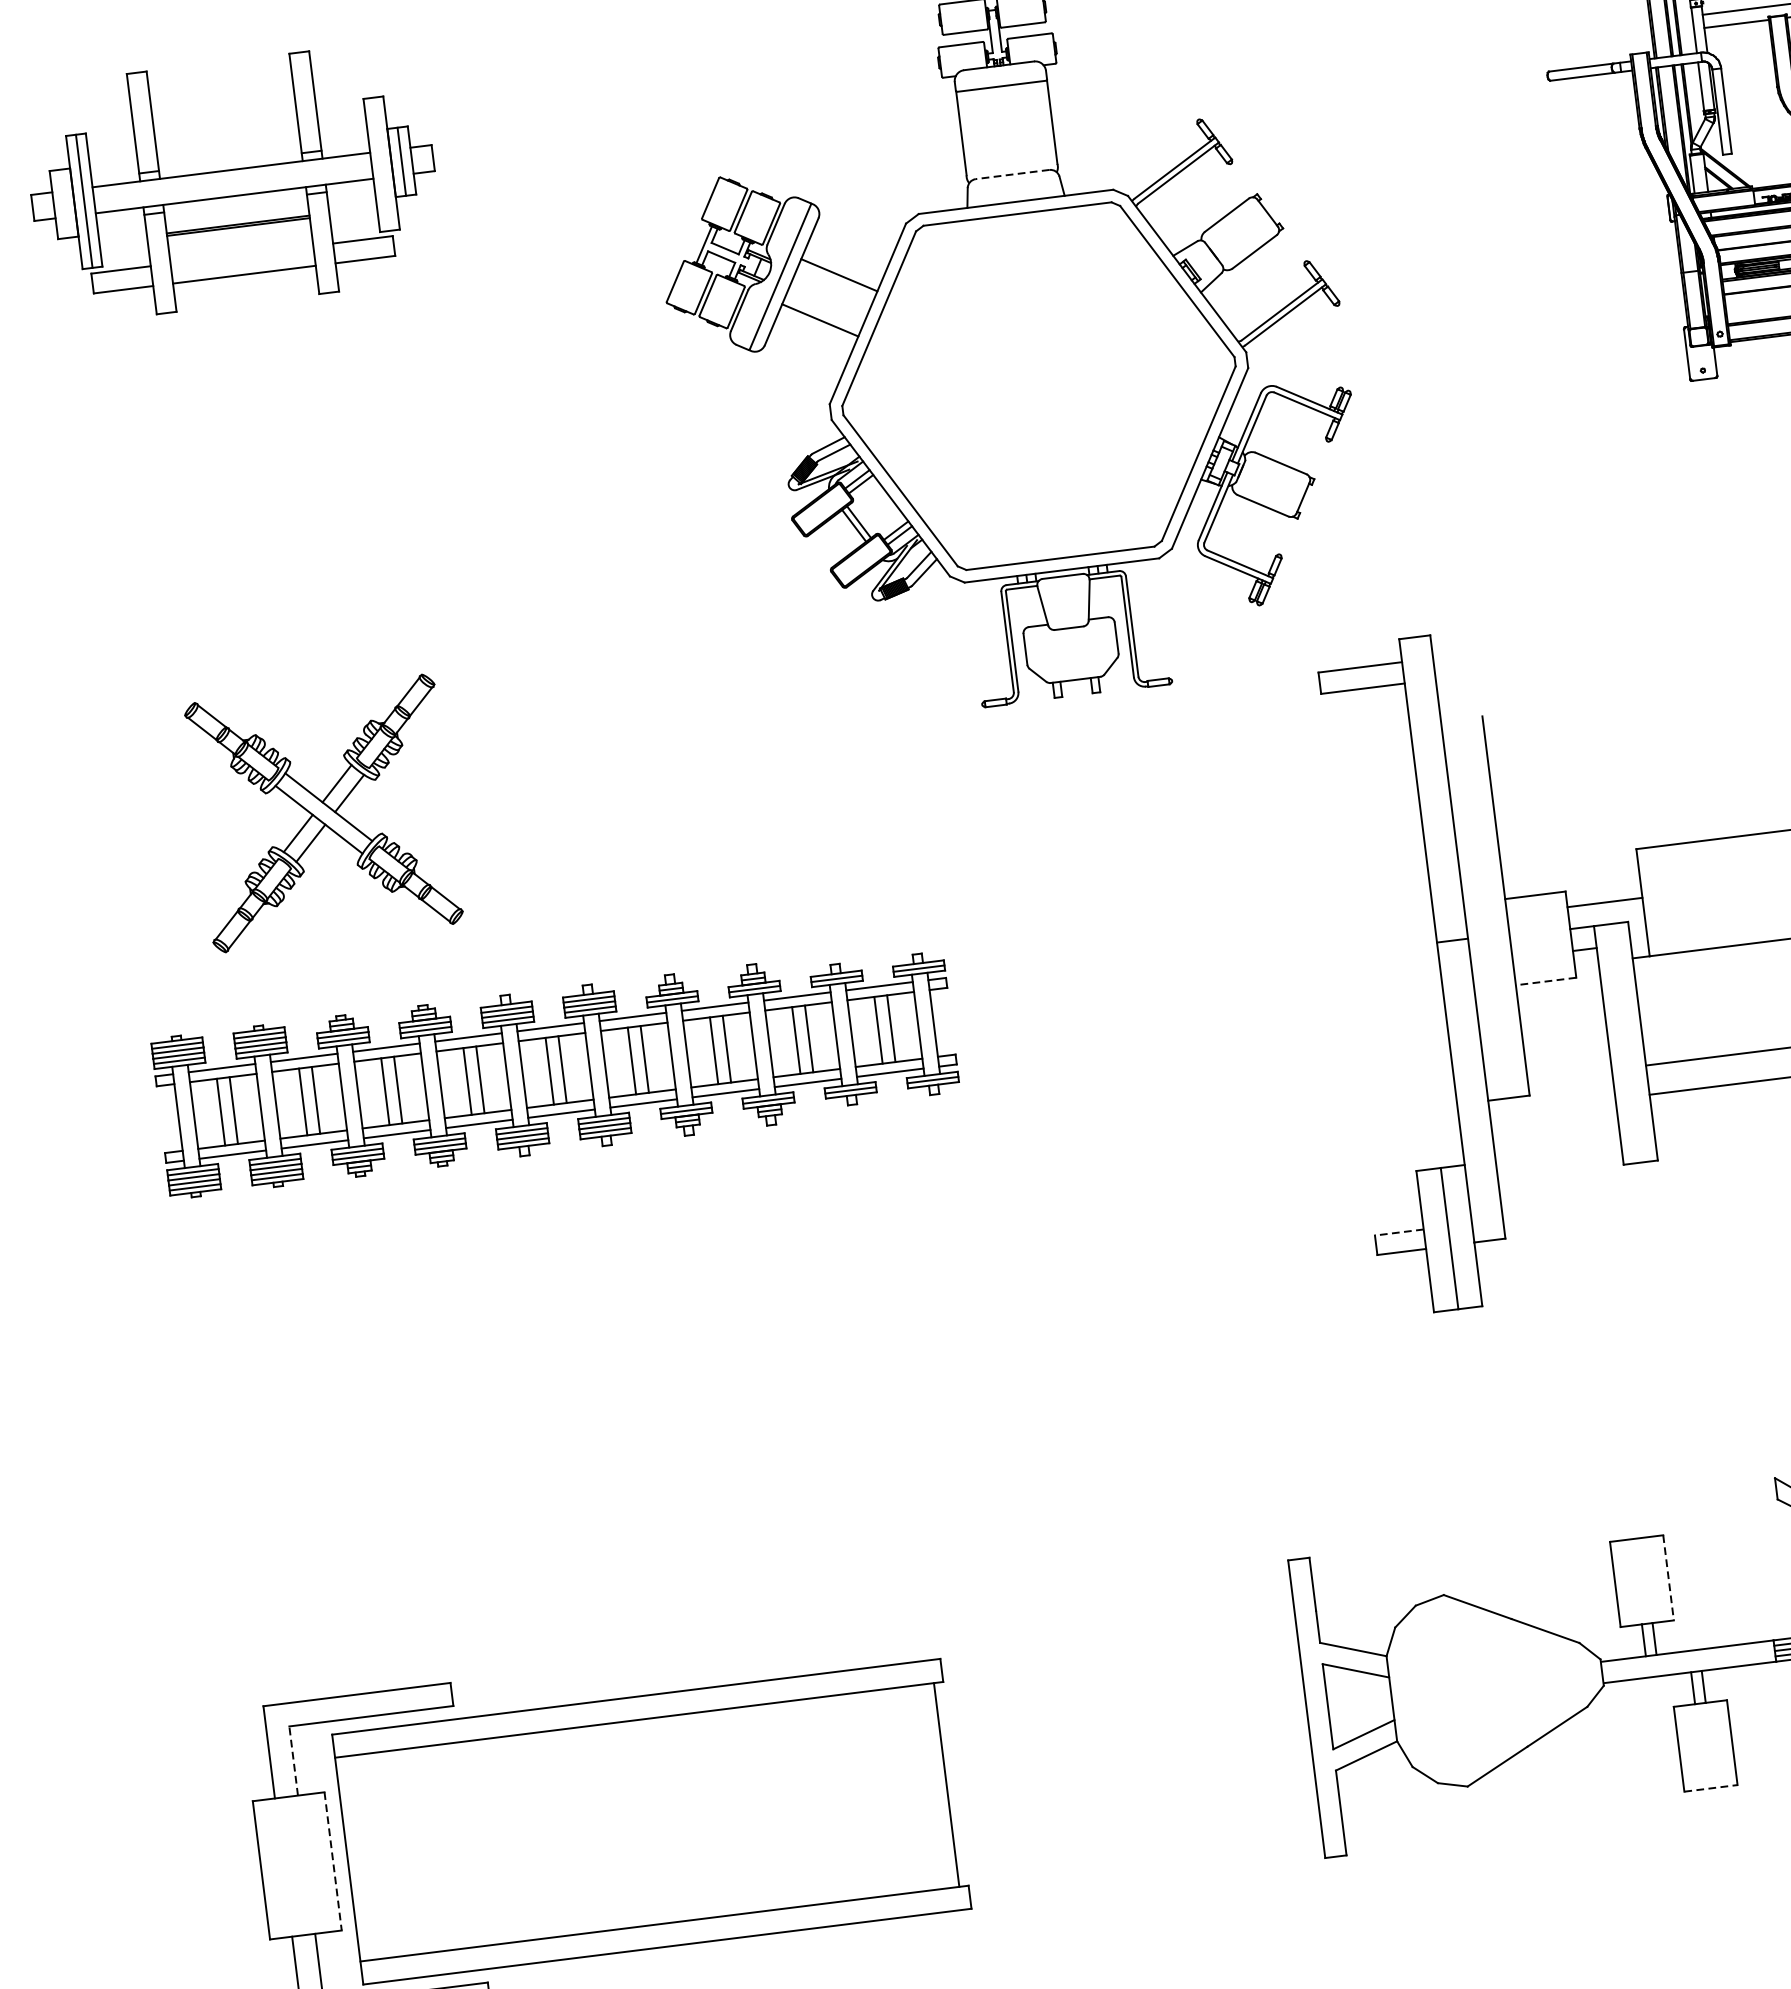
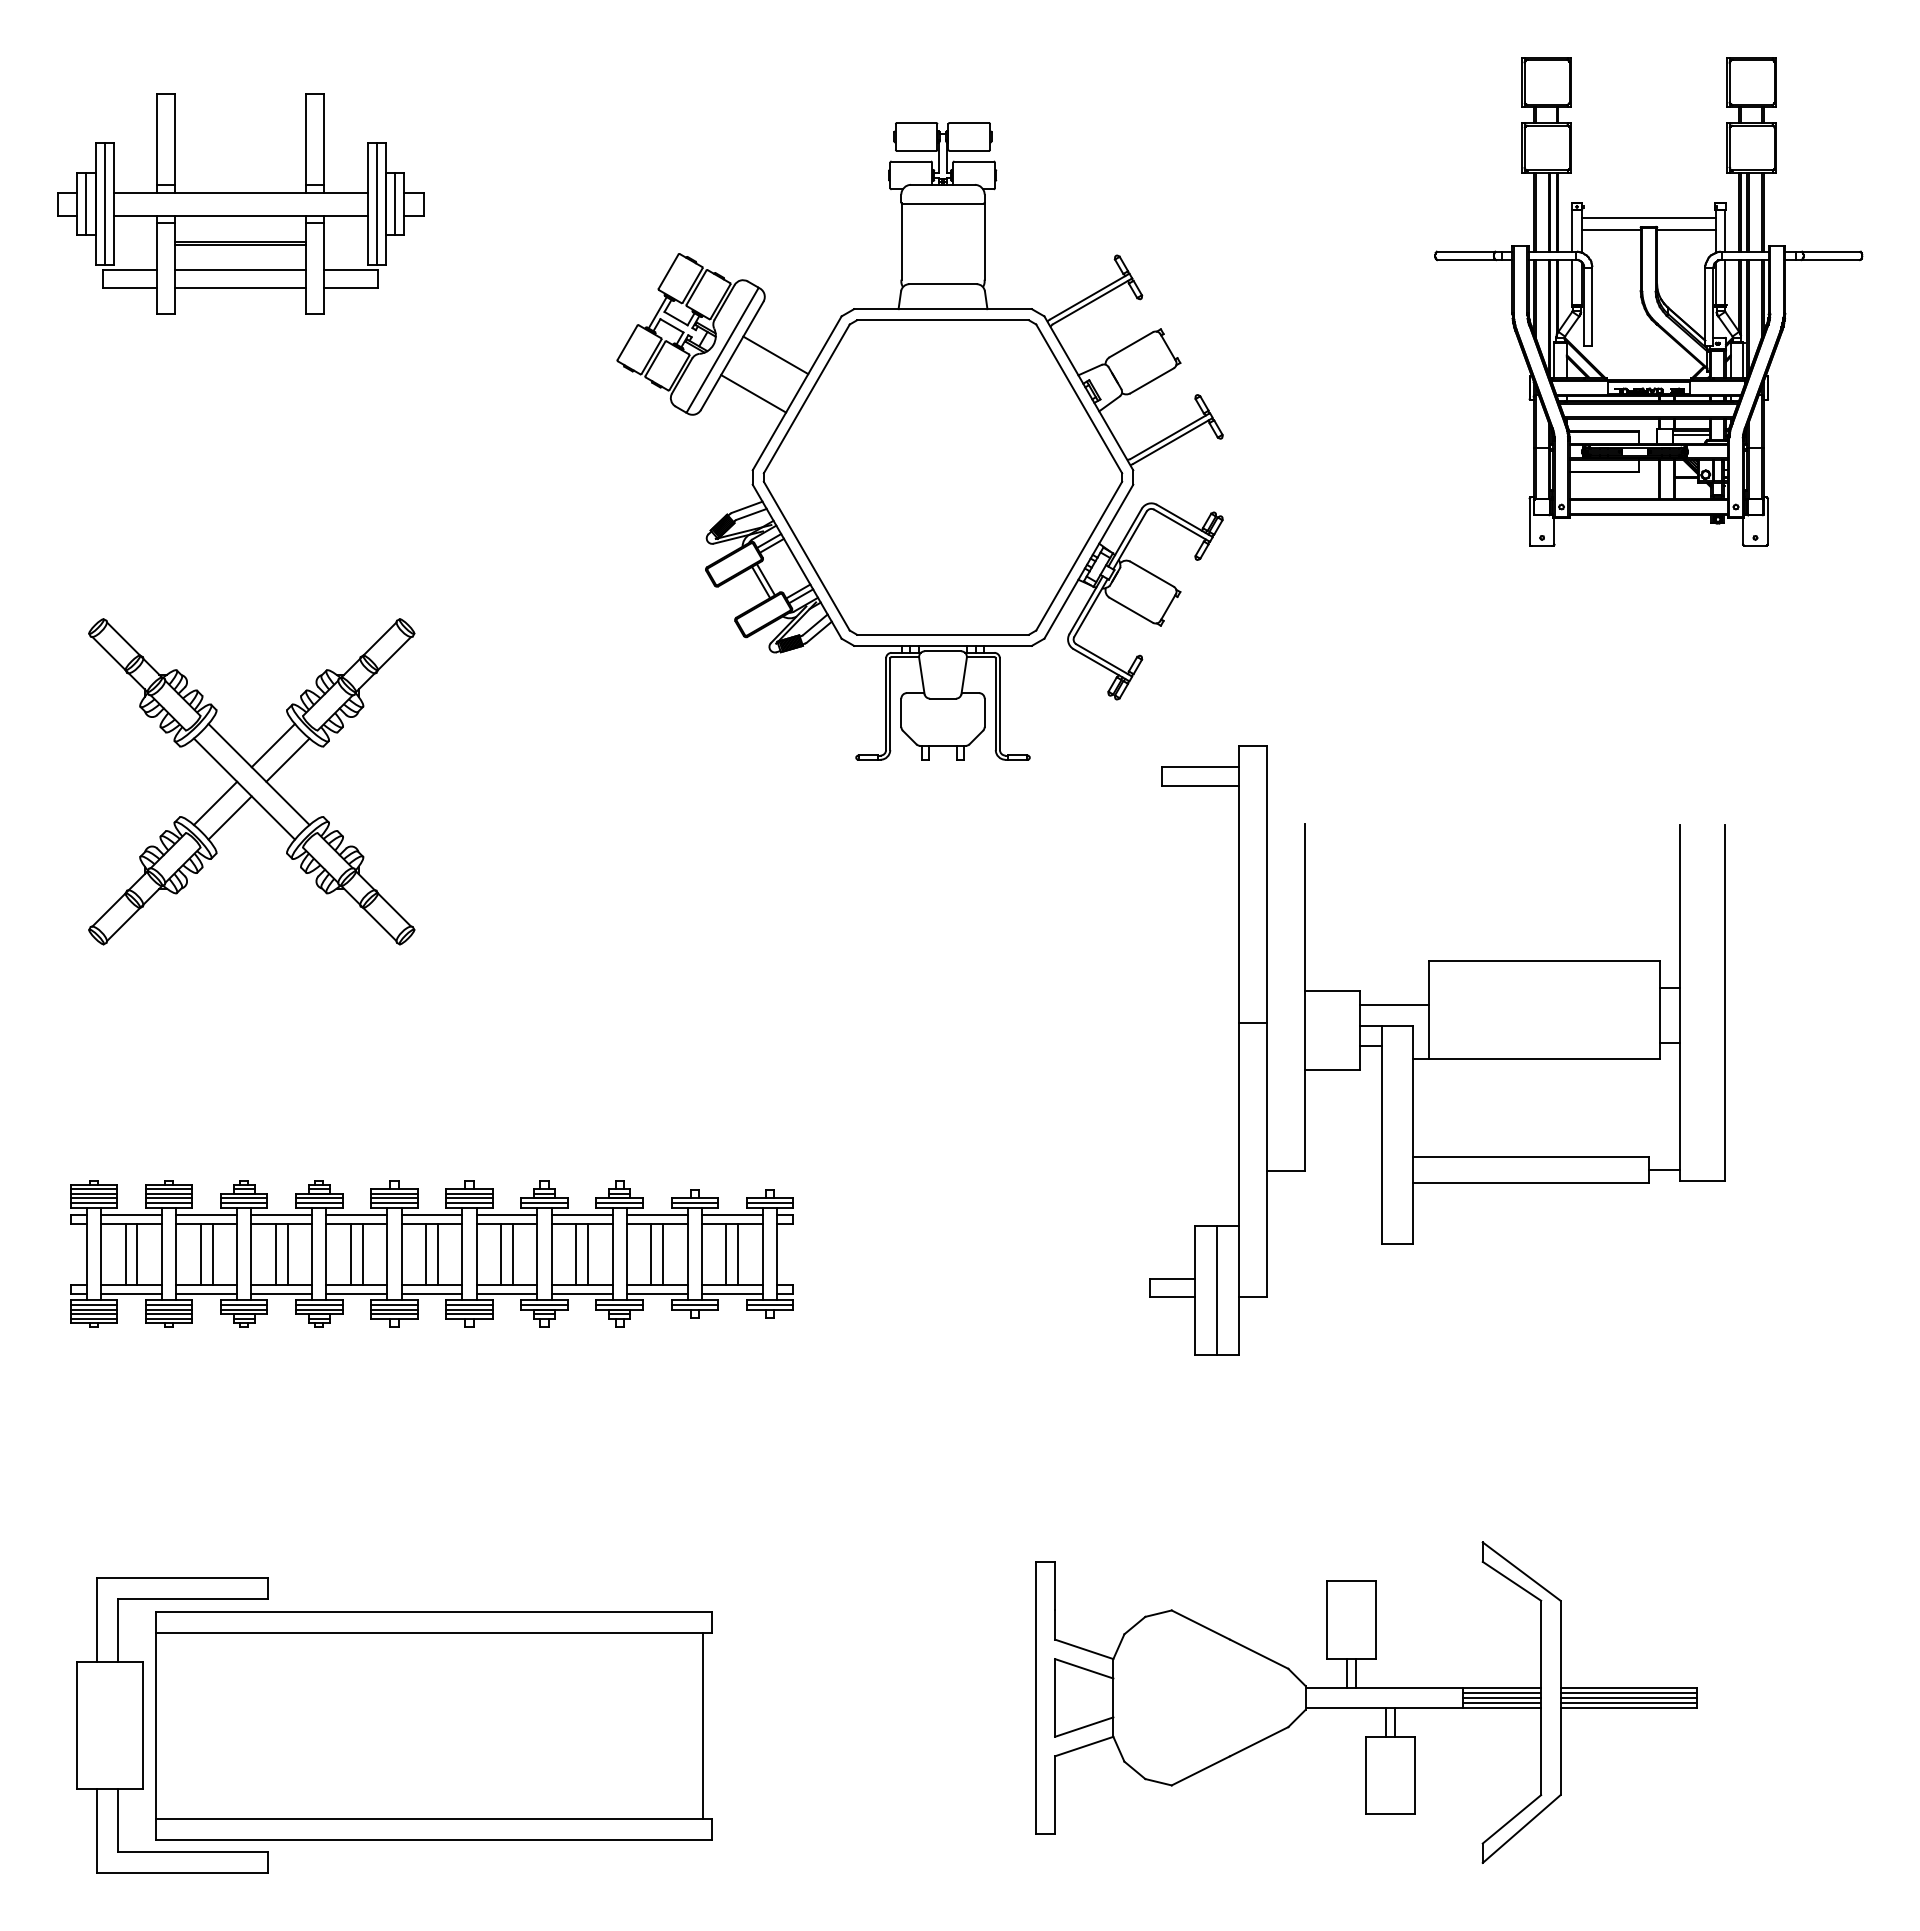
line: (381, 164) -> (376, 204), added
line: (1013, 174) -> (943, 284), dashed -> solid
line: (64, 204) -> (86, 204), added
line: (241, 255) -> (240, 270), added
part: (323, 813) -> (251, 781), size x1.43
line: (1546, 981) -> (1332, 1069), dashed -> solid
part: (555, 1069) -> (431, 1253), moved
line: (1398, 1232) -> (1171, 1279), dashed -> solid
line: (1668, 1578) -> (1375, 1620), dashed -> solid
line: (293, 1760) -> (118, 1630), dashed -> solid
line: (1711, 1788) -> (1390, 1814), dashed -> solid
line: (333, 1862) -> (142, 1726), dashed -> solid

